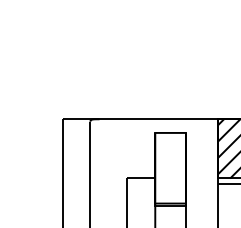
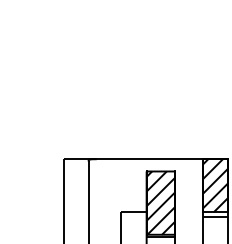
hatch: (170, 167) -> (160, 202), added

